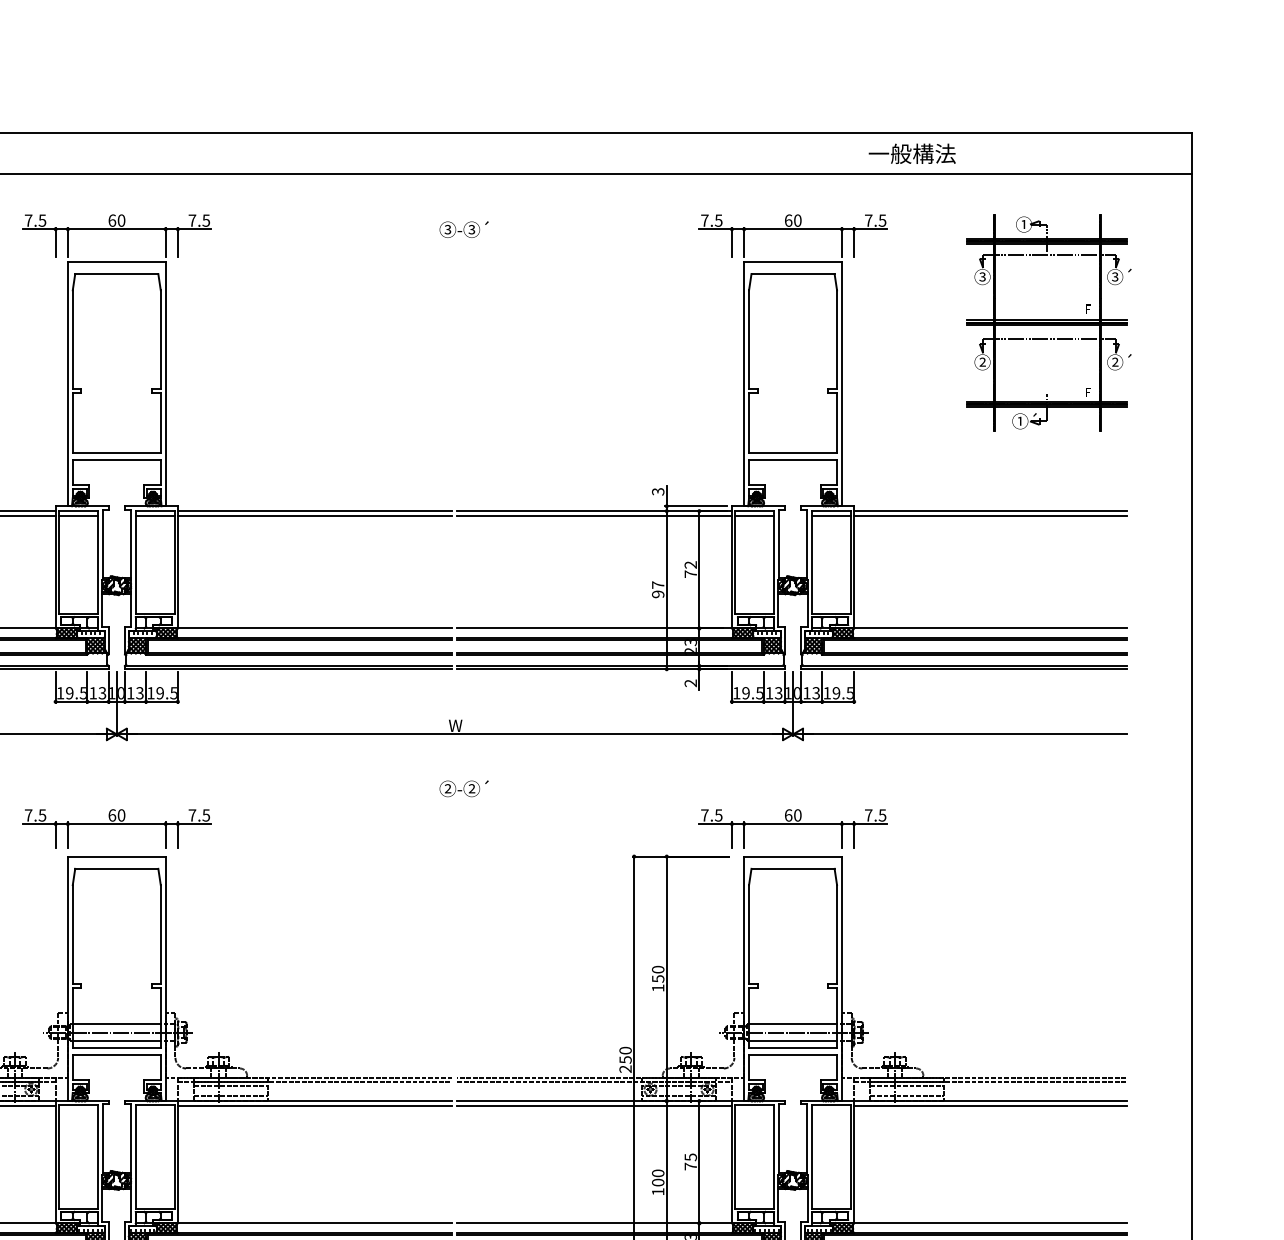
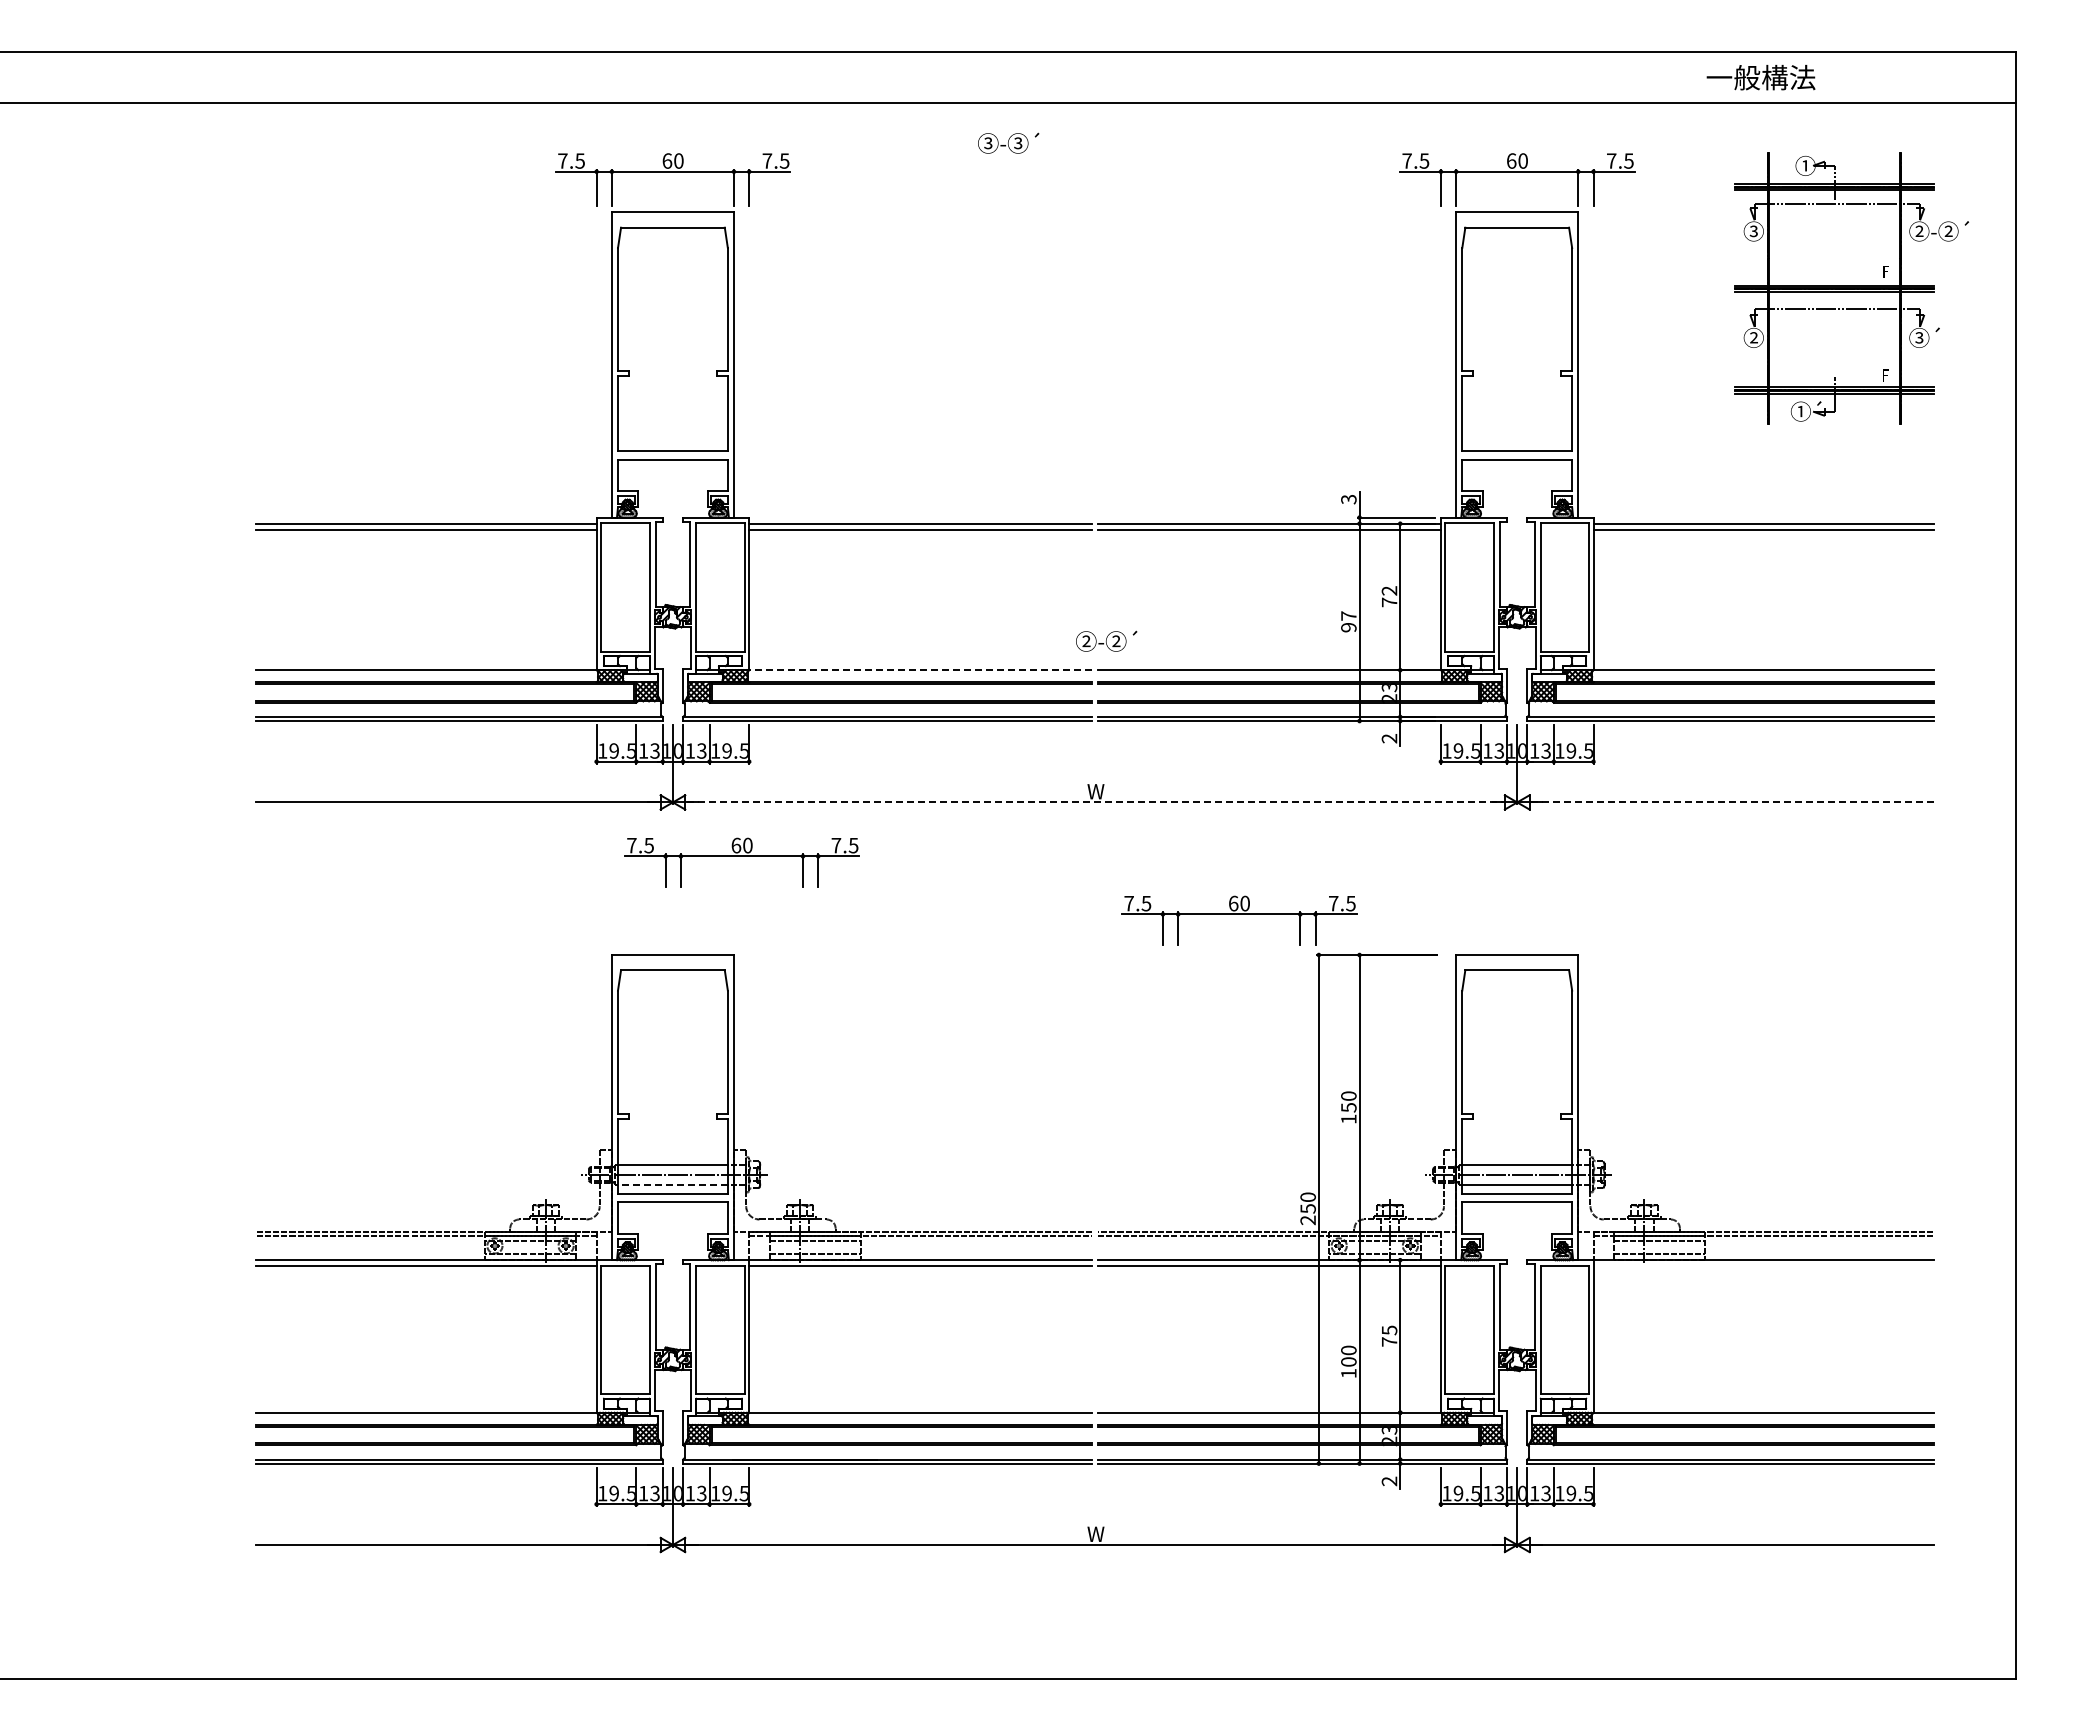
text: (911, 153) -> (1760, 77), moved
text: (464, 229) -> (1008, 142), moved
text: (1133, 277) -> (1942, 231), ③´ -> ②-②´
text: (1115, 361) -> (1919, 337), ②´ -> ③´
line: (77, 515) -> (624, 529), removed
line: (154, 515) -> (720, 529), removed
line: (754, 515) -> (1469, 529), removed
line: (830, 515) -> (1564, 529), removed
line: (315, 628) -> (920, 670), solid -> dashed
line: (455, 734) -> (1095, 802), solid -> dashed
line: (966, 734) -> (1733, 802), solid -> dashed
text: (464, 788) -> (1106, 640), moved
part: (116, 828) -> (741, 862), moved
part: (793, 828) -> (1239, 920), moved
line: (116, 1040) -> (672, 1184), solid -> dashed
line: (990, 1106) -> (1763, 1266), removed

